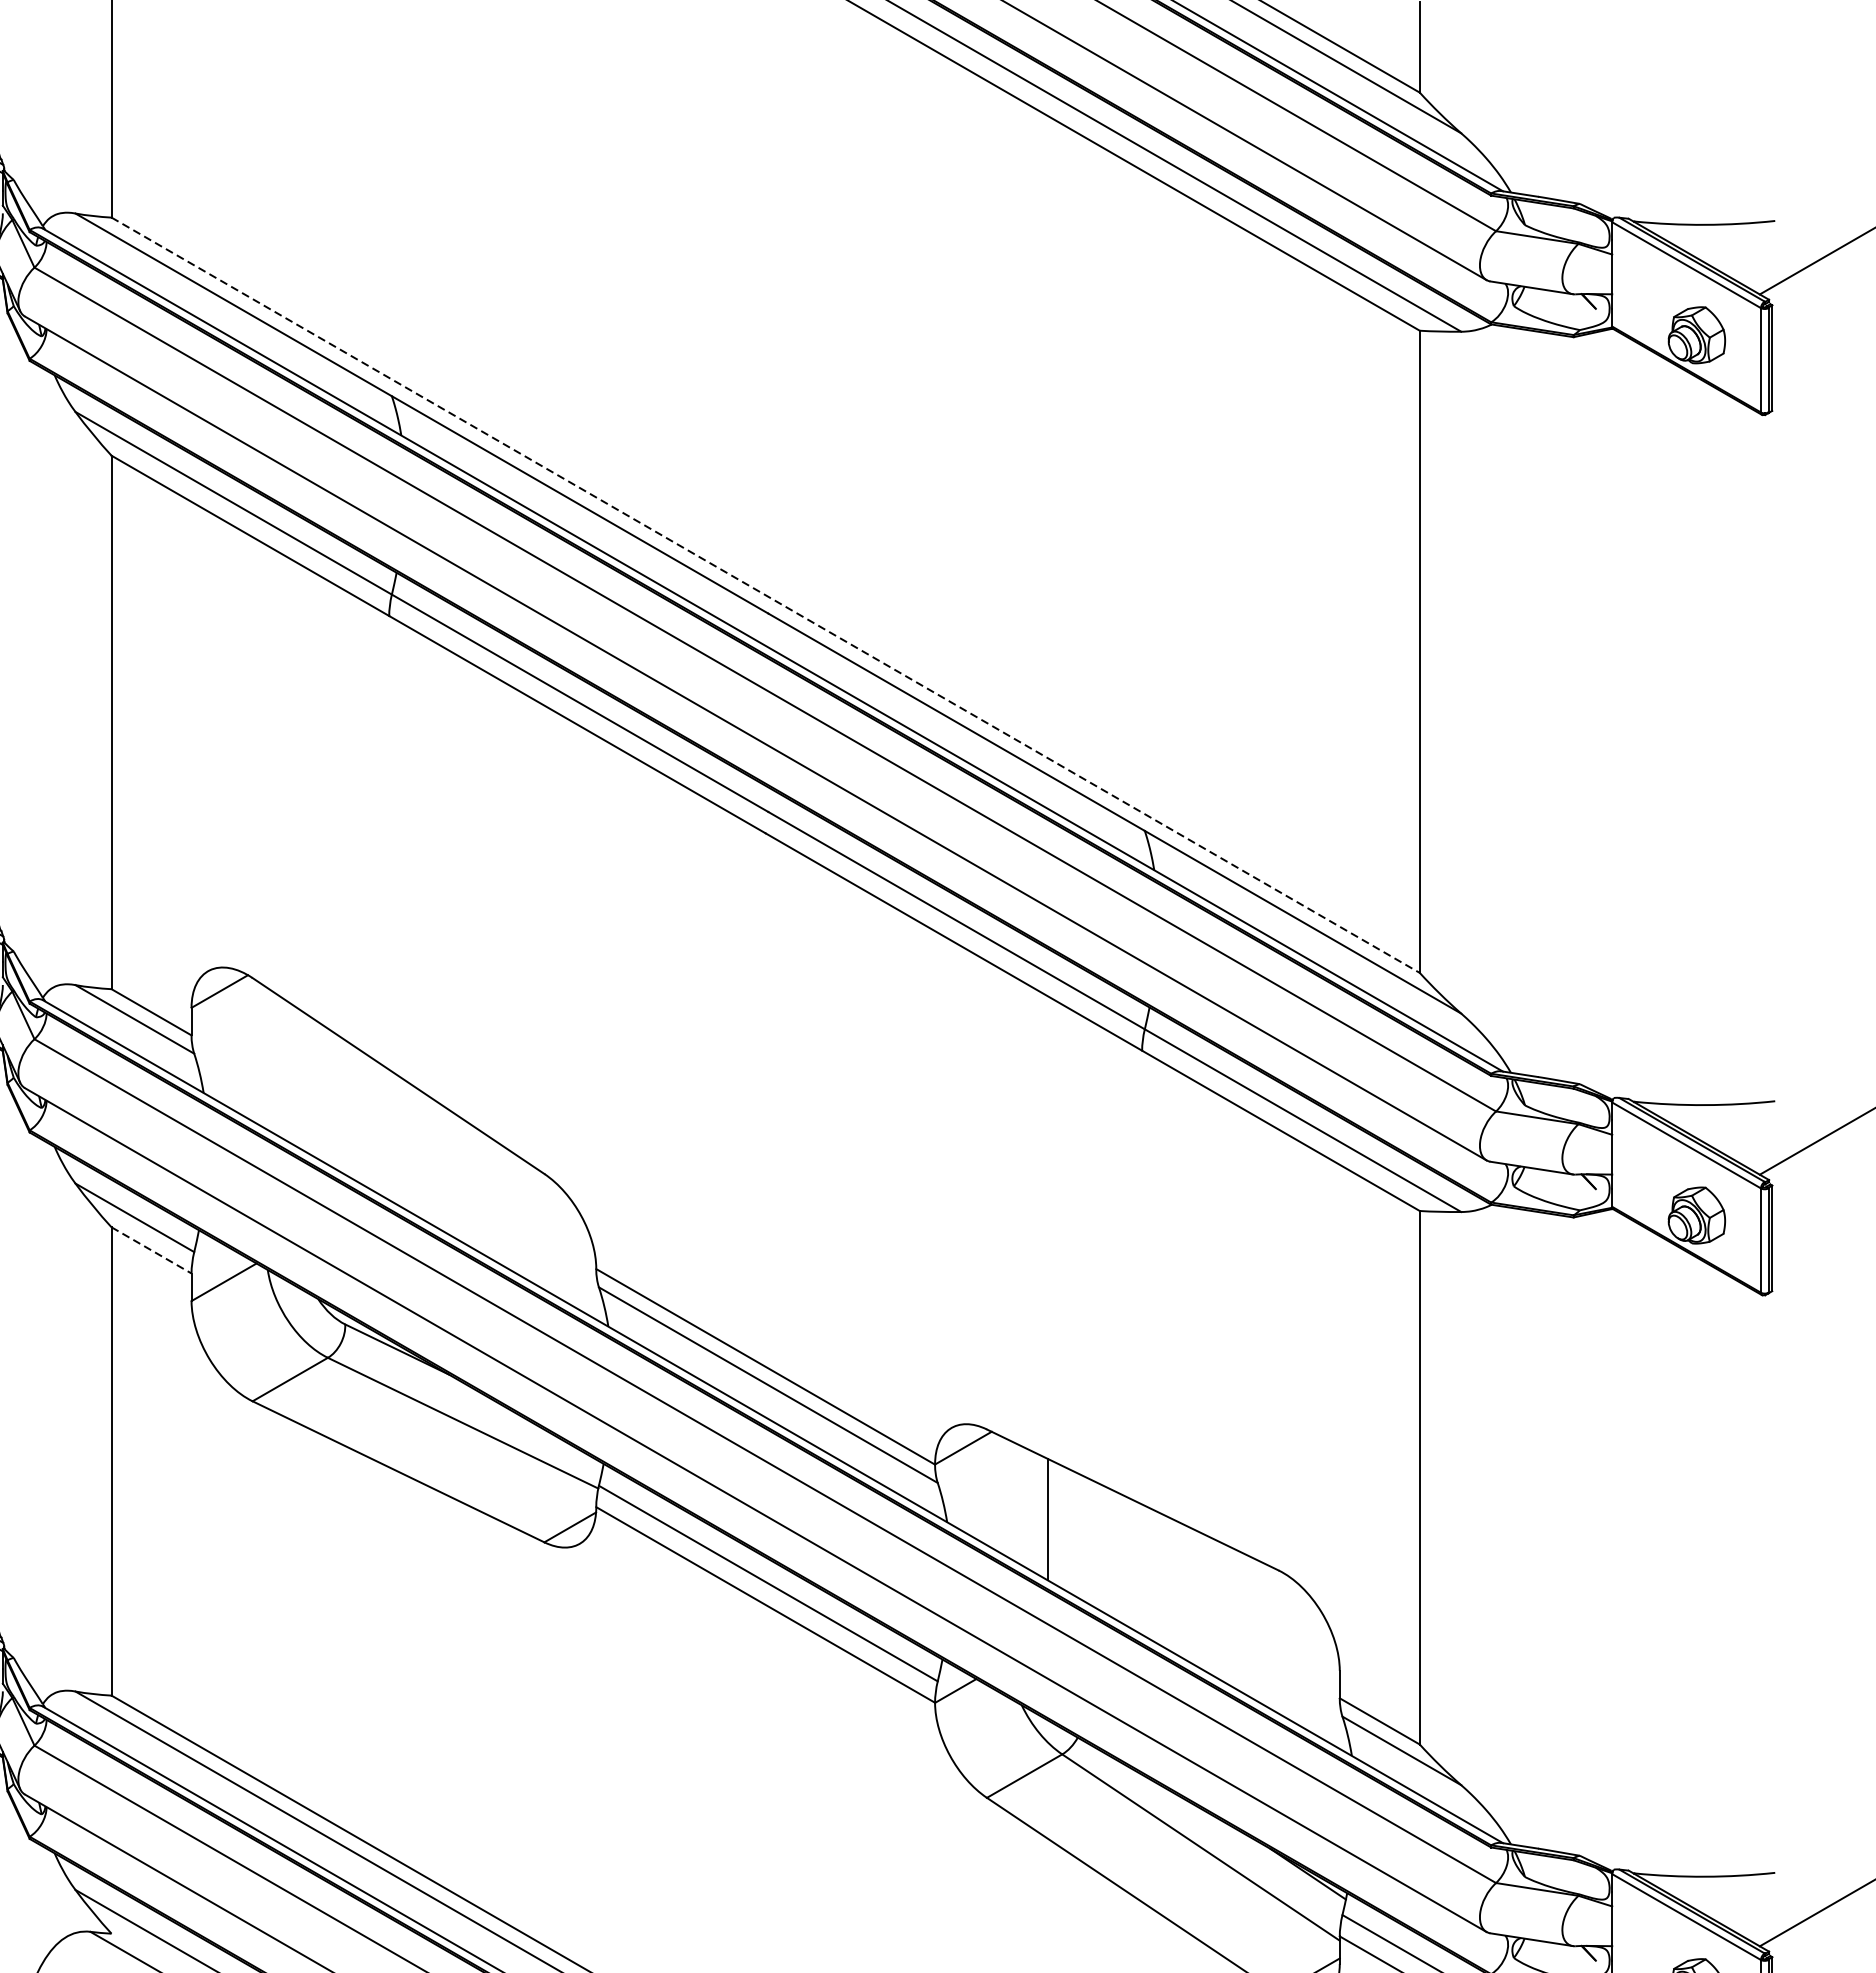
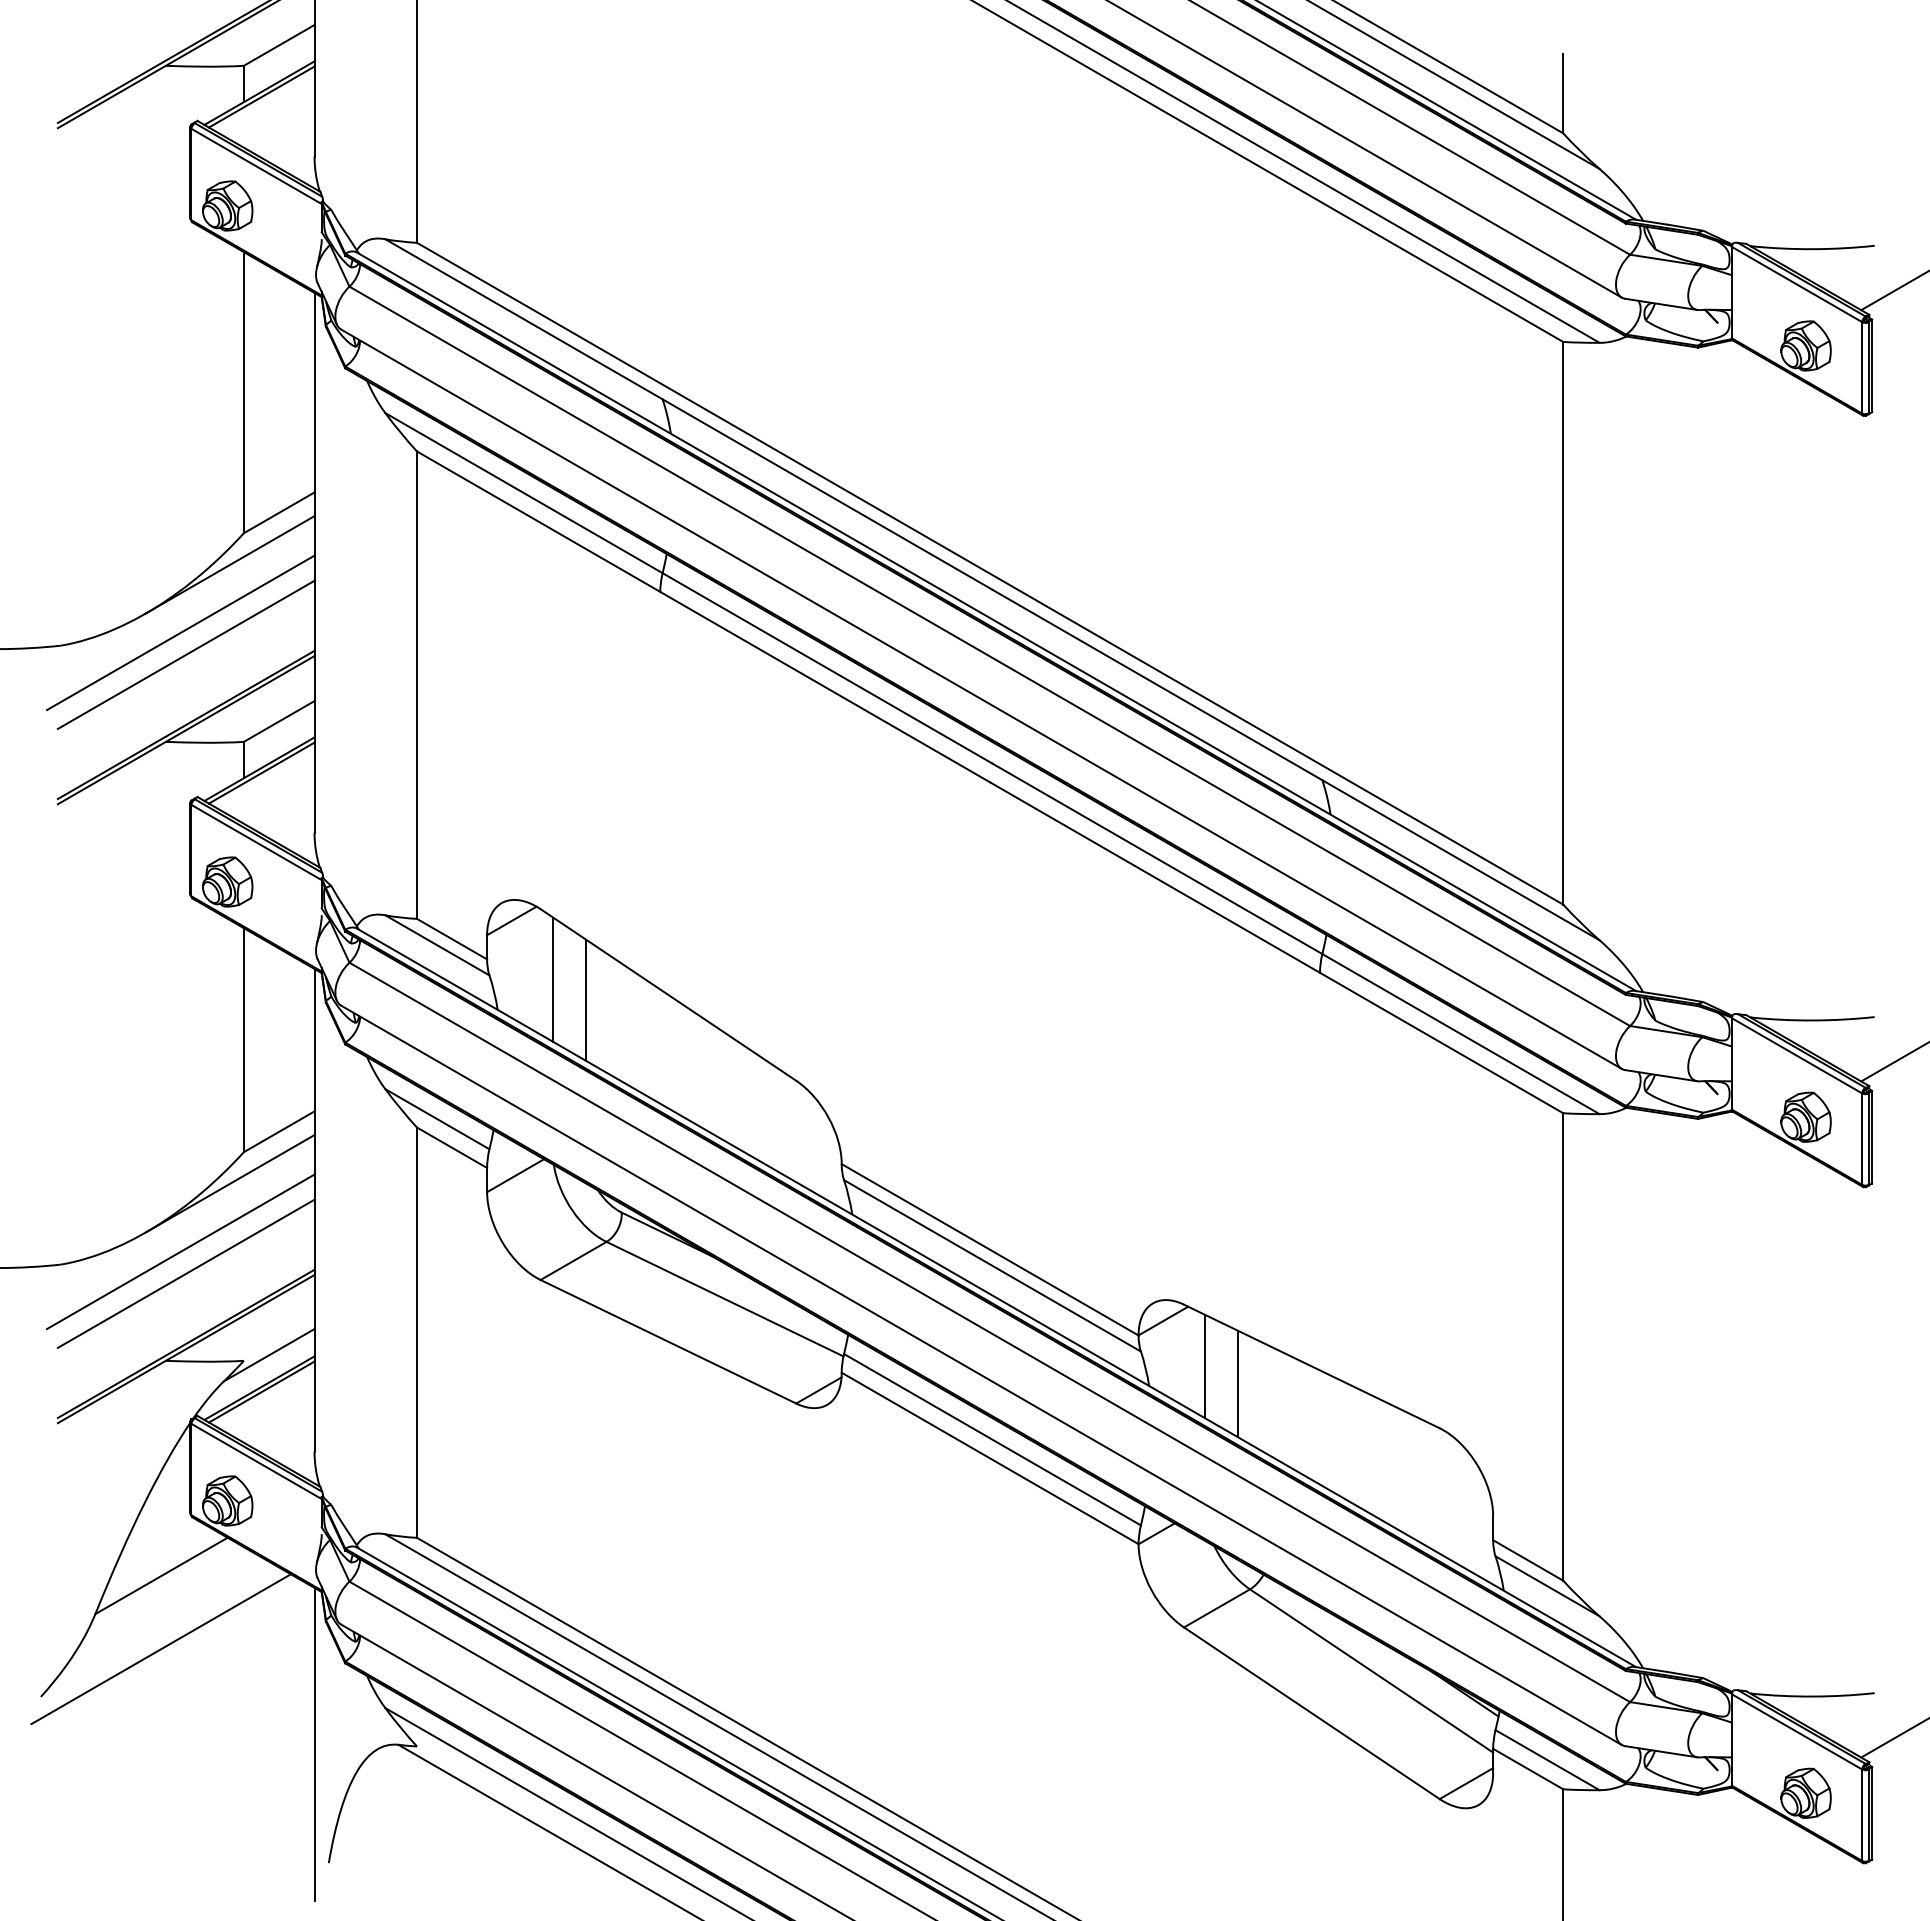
line: (766, 594) -> (990, 573), dashed -> solid
line: (267, 1058) -> (553, 979), added
line: (305, 1081) -> (586, 999), added
line: (152, 1251) -> (452, 1148), dashed -> solid
line: (1010, 1498) -> (1204, 1365), added

